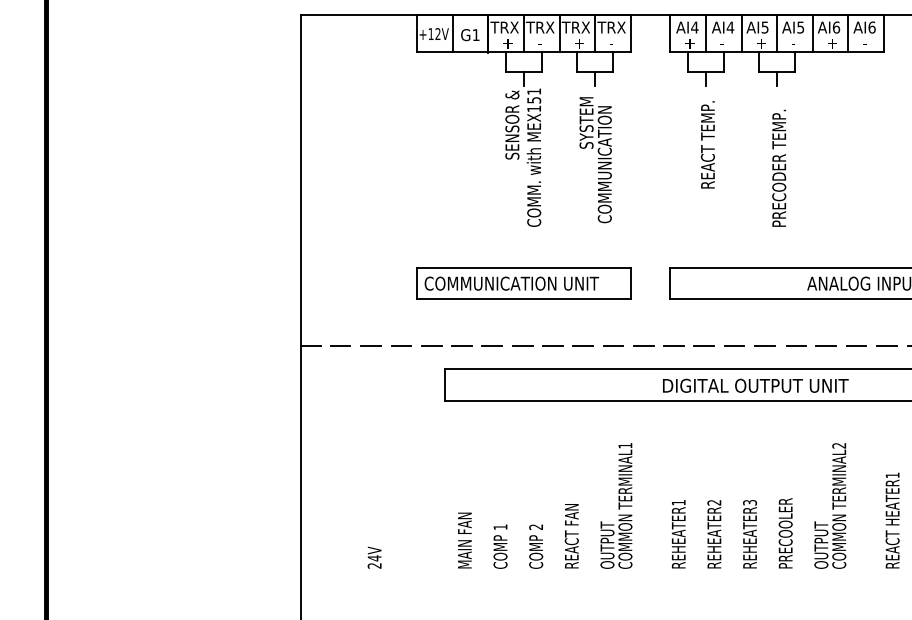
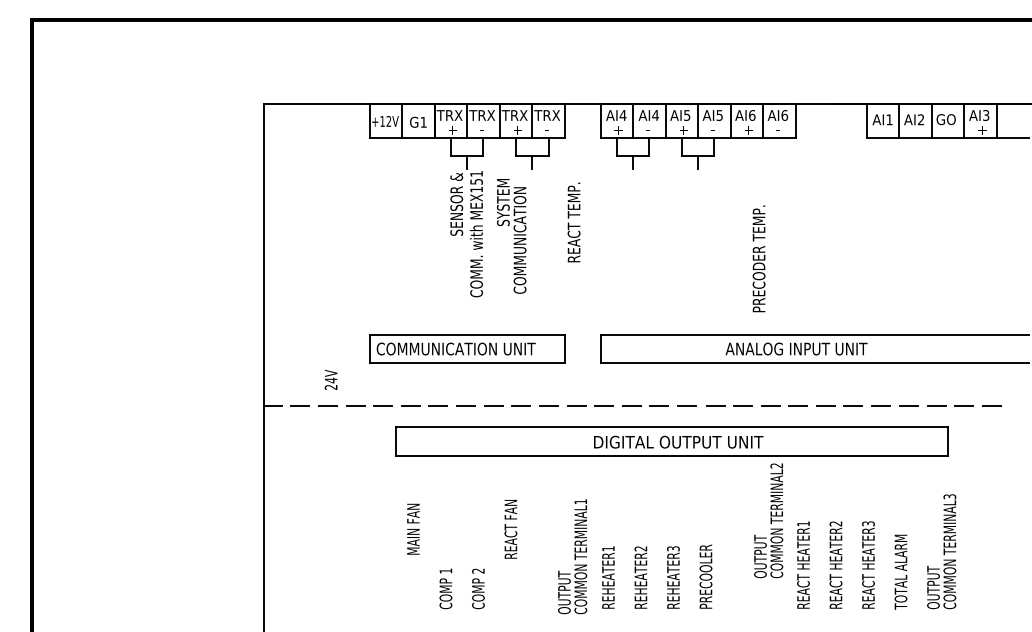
text: (707, 144) -> (573, 222), moved
text: (595, 160) -> (511, 236), moved
text: (778, 167) -> (758, 258), moved
text: (616, 505) -> (572, 556), moved
text: (830, 505) -> (768, 520), moved
text: (571, 536) -> (510, 529), moved
text: (464, 539) -> (413, 528), moved
text: (373, 557) -> (330, 379), moved

